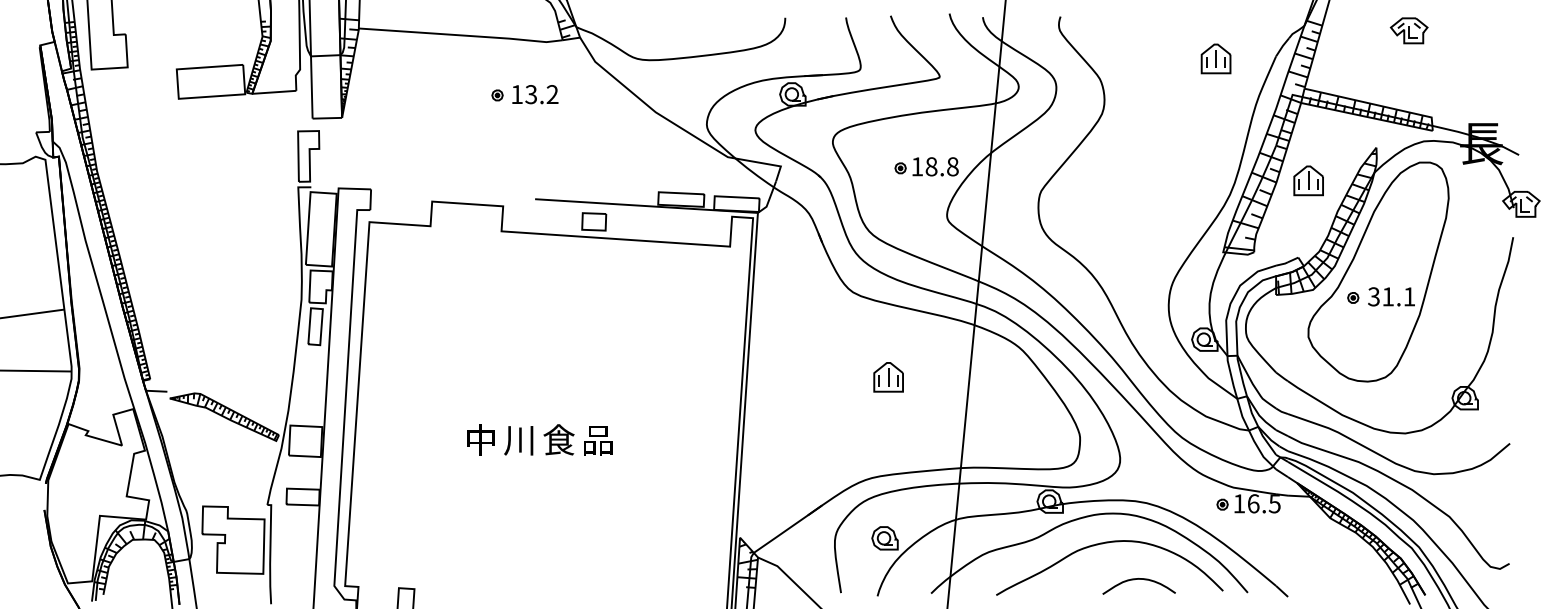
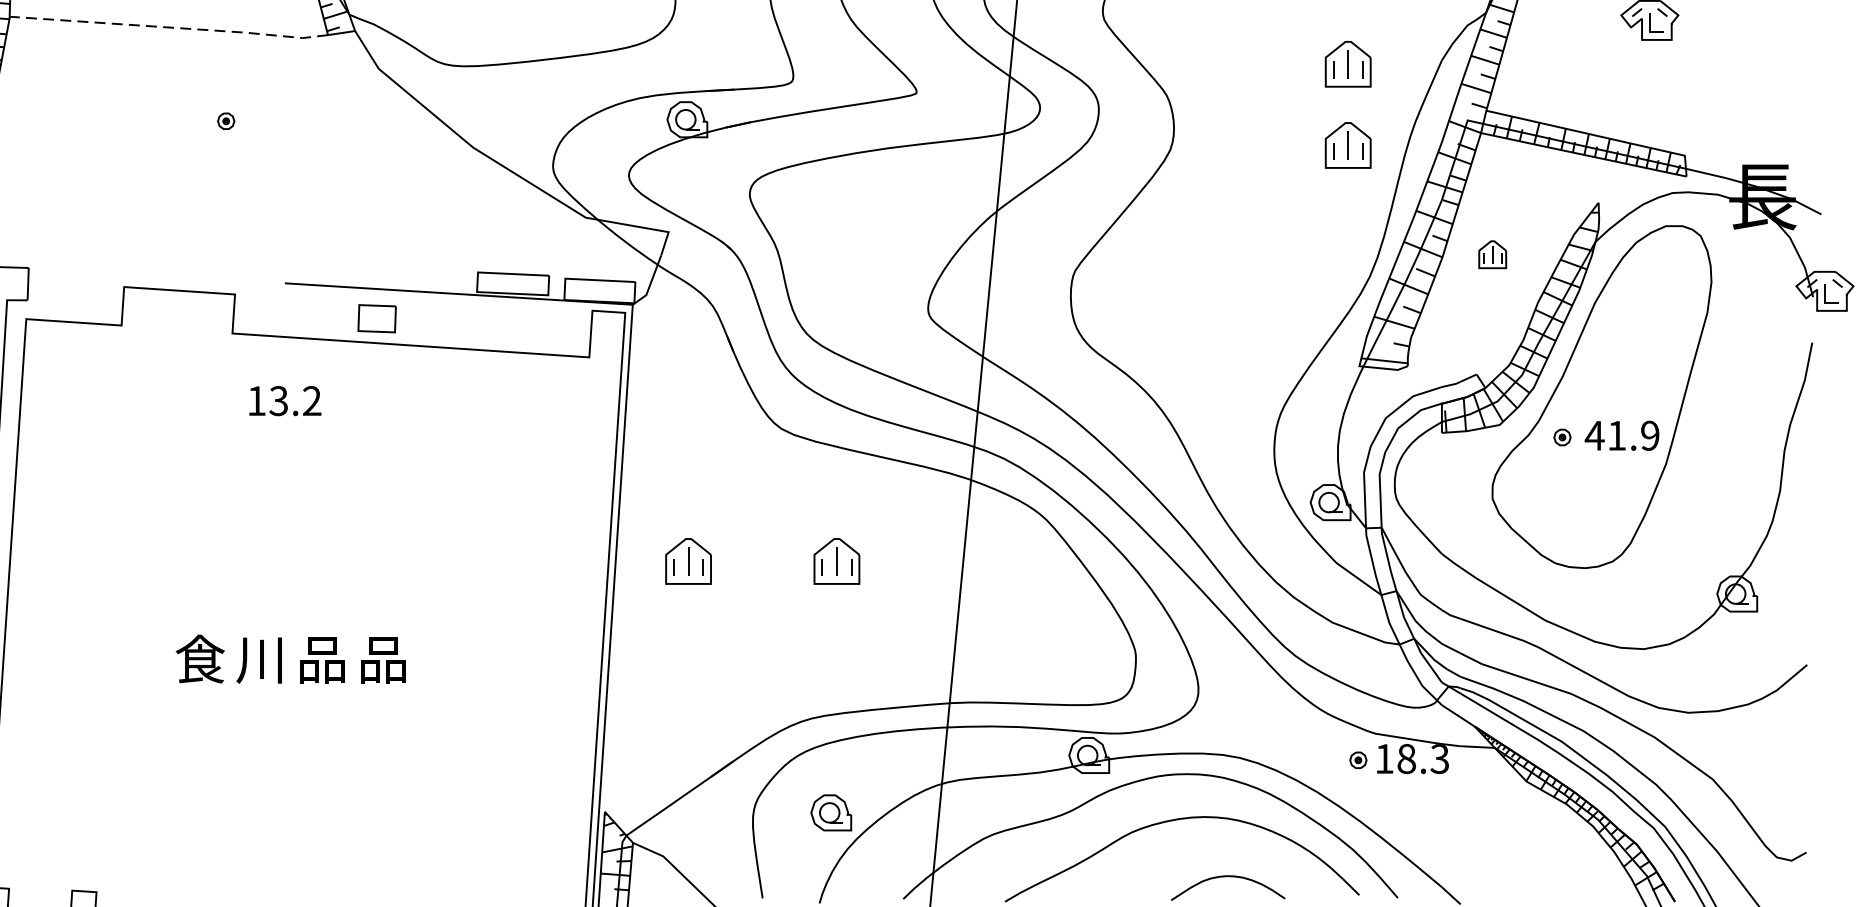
line: (462, 35) -> (171, 27), solid -> dashed
text: (535, 94) -> (285, 400), moved
part: (1215, 110) -> (1347, 144), added
part: (926, 166) -> (896, 232), removed
part: (1308, 180) -> (1492, 254), size x0.6
text: (1391, 296) -> (1622, 435), 31.1 -> 41.9
part: (793, 377) -> (688, 561), added
text: (480, 439) -> (199, 658), 中 -> 食
text: (558, 439) -> (321, 658), 食 -> 品
text: (1263, 503) -> (1422, 758), 16.5 -> 18.3

